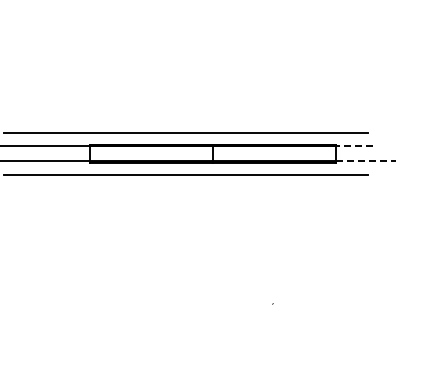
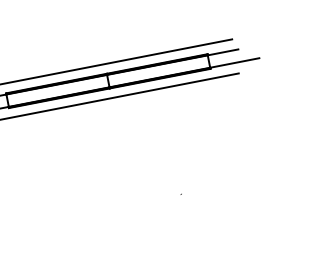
line: (354, 146) -> (222, 52), dashed -> solid
line: (366, 161) -> (235, 63), dashed -> solid

